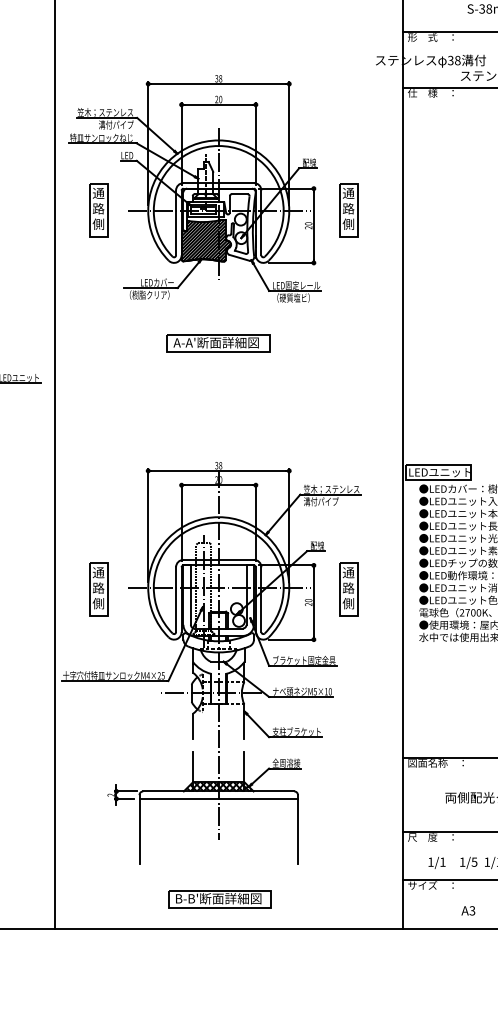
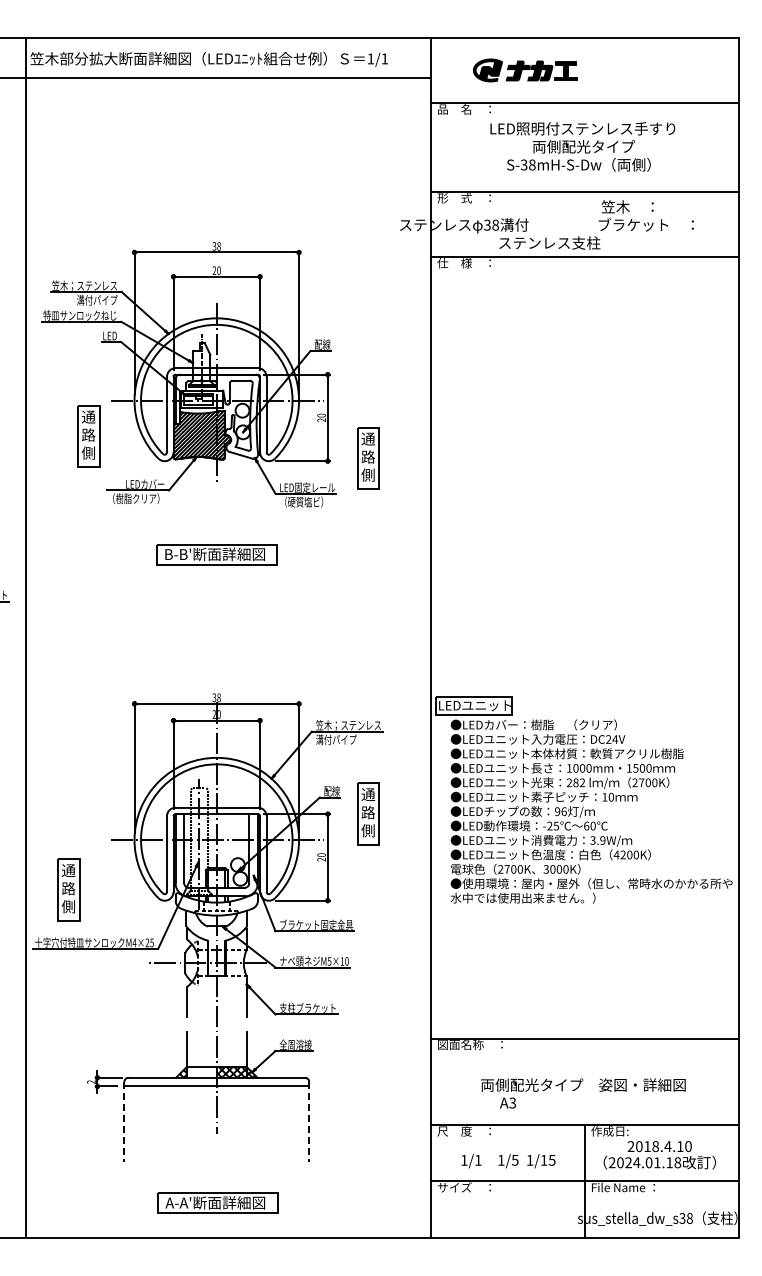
part: (98, 210) -> (88, 436), moved
part: (348, 210) -> (368, 458), moved
text: (216, 342) -> (214, 554), A-A'断面詳細図 -> B-B'断面詳細図
part: (98, 588) -> (68, 889), moved
part: (348, 588) -> (368, 813), moved
hatch: (205, 786) -> (201, 1071), removed
line: (139, 829) -> (124, 1122), solid -> dashed
line: (298, 829) -> (309, 1122), solid -> dashed
text: (217, 898) -> (215, 1202), B-B'断面詳細図 -> A-A'断面詳細図
text: (467, 910) -> (507, 1102), moved

